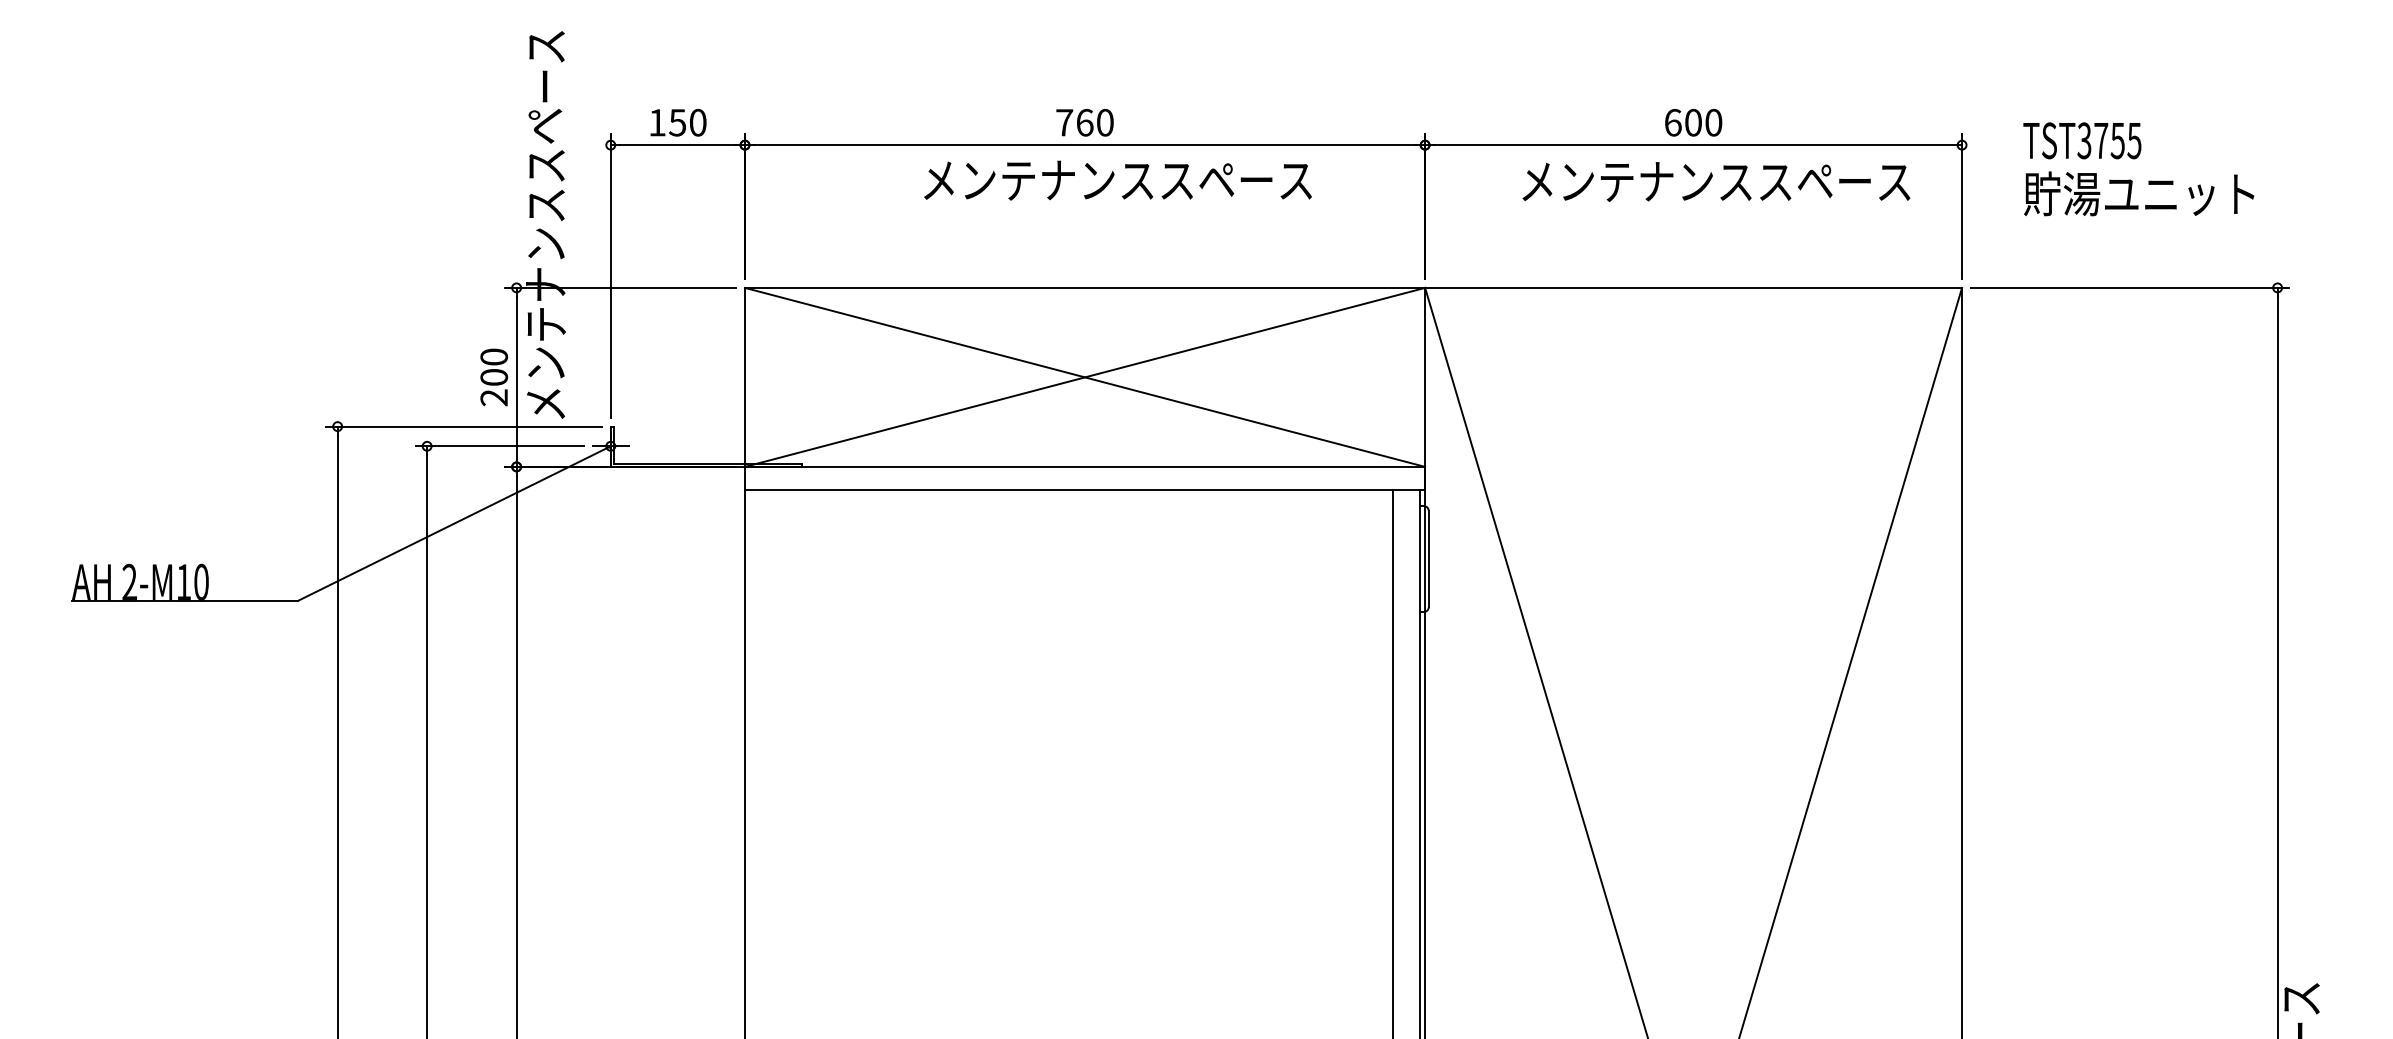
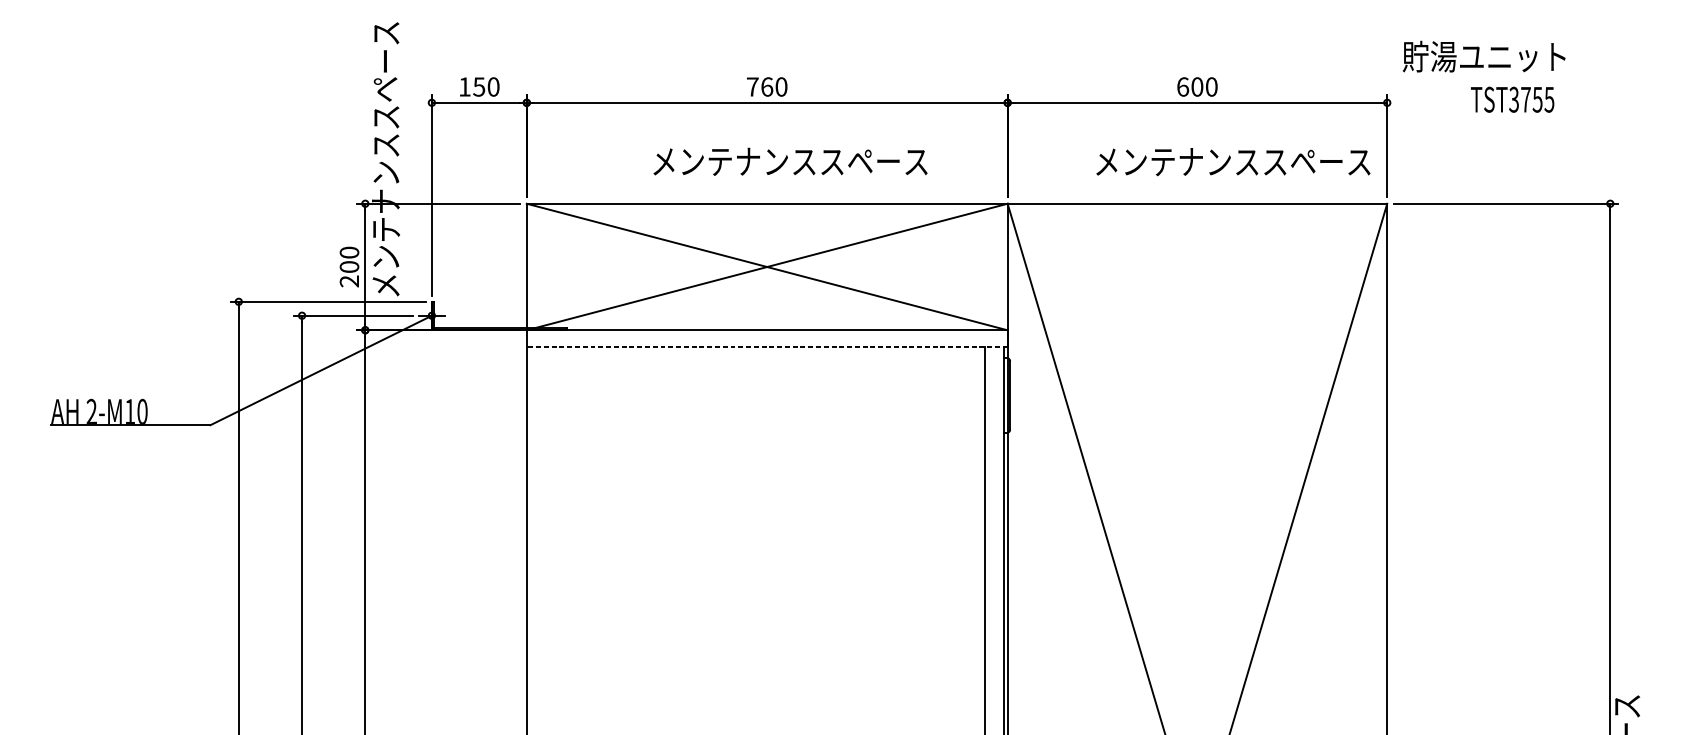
text: (2082, 140) -> (1512, 99), moved
text: (1117, 180) -> (790, 161), moved
text: (1716, 181) -> (1233, 161), moved
text: (2139, 193) -> (1484, 56), moved
line: (1084, 490) -> (766, 346), solid -> dashed

